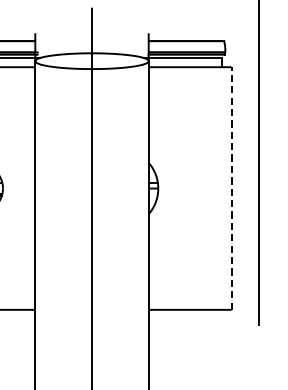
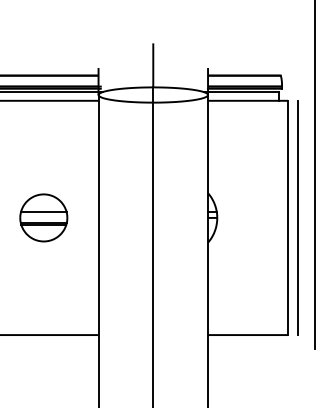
line: (232, 188) -> (288, 217), dashed -> solid
line: (241, 188) -> (297, 217), added

